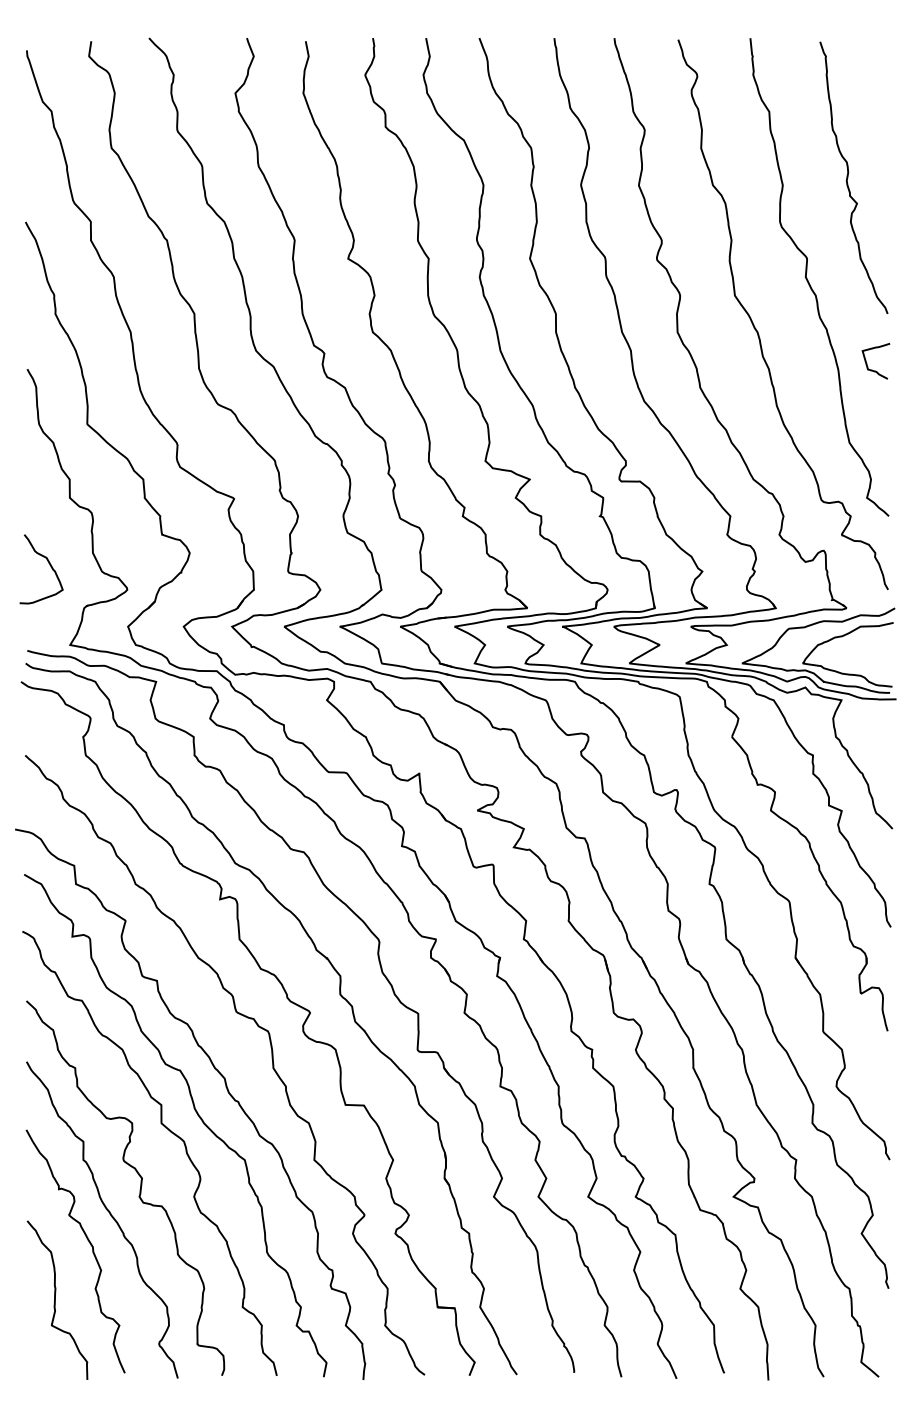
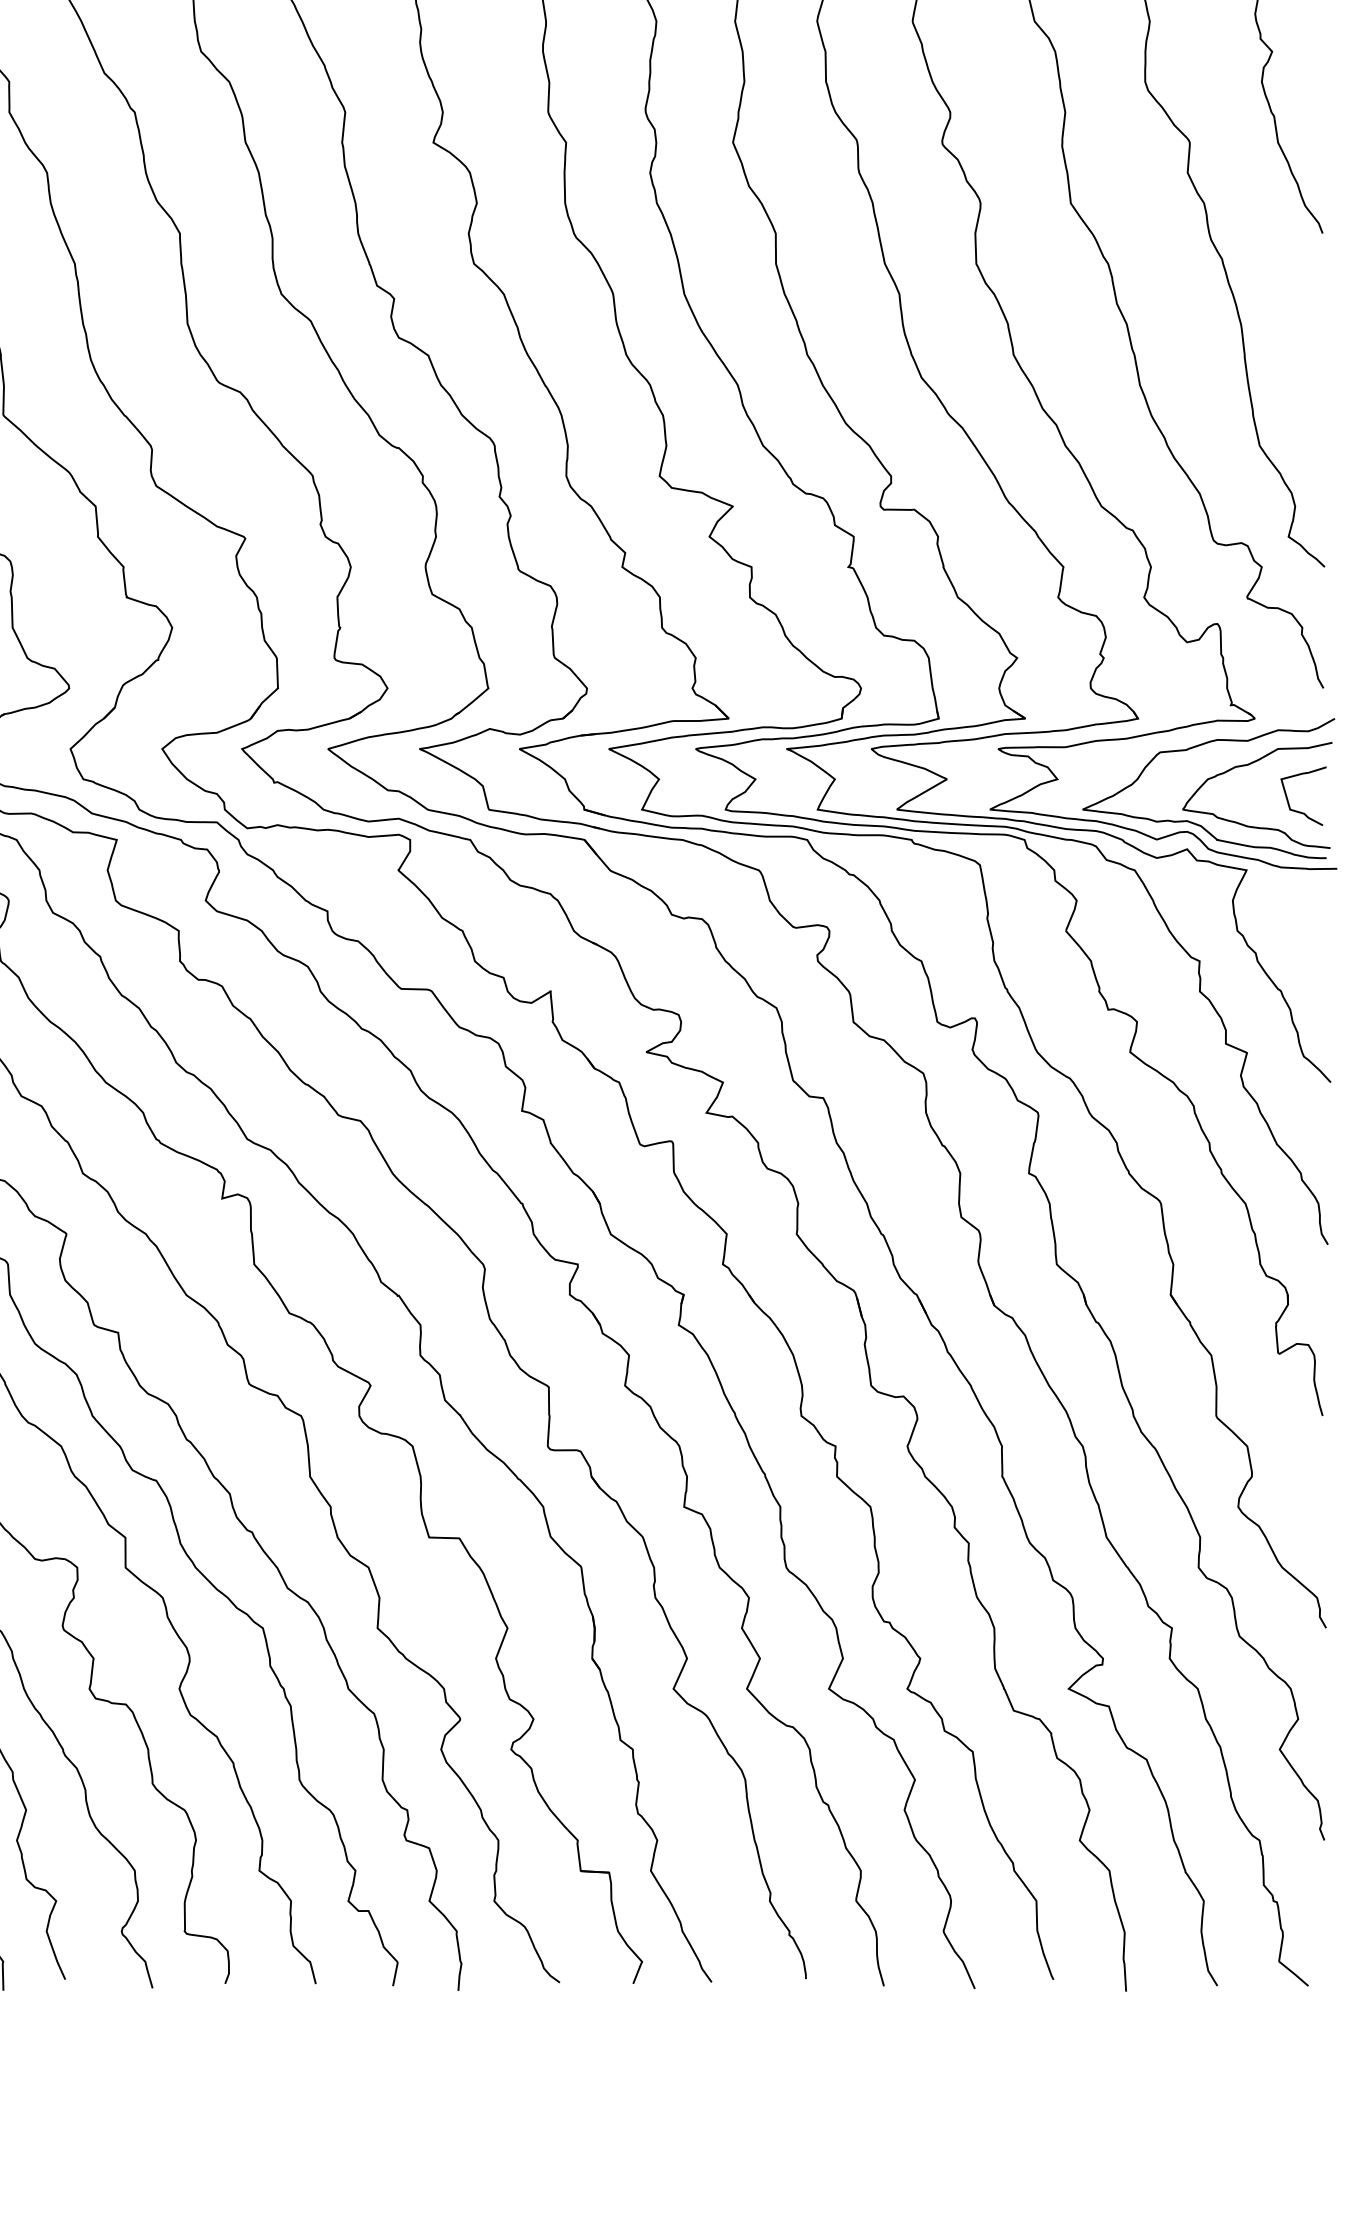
curve: (867, 363) -> (1289, 799), moved

